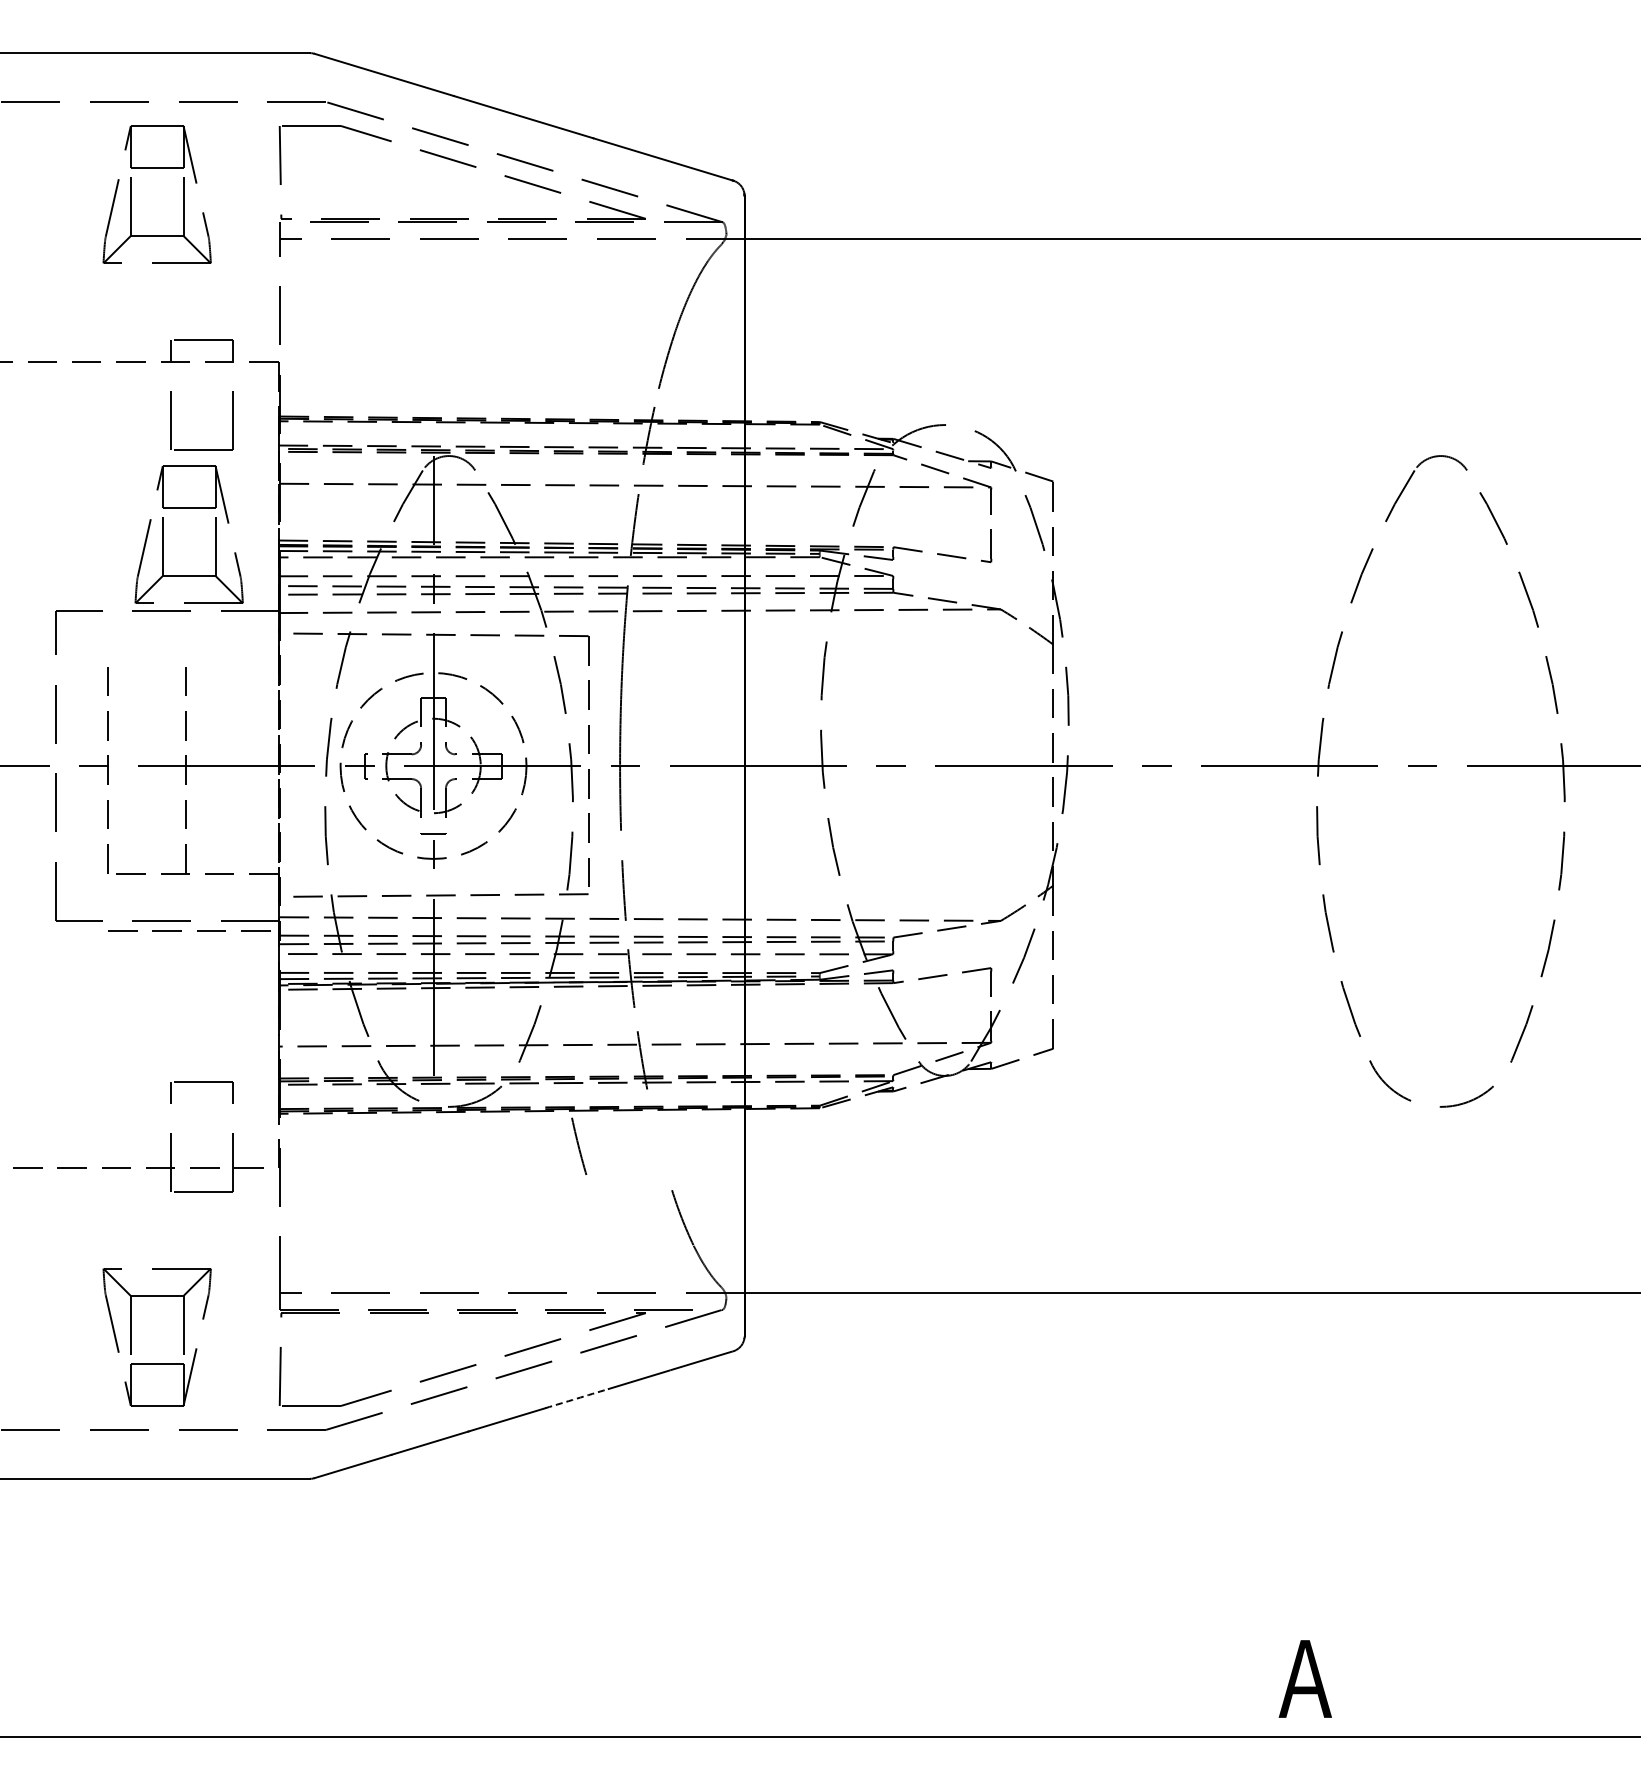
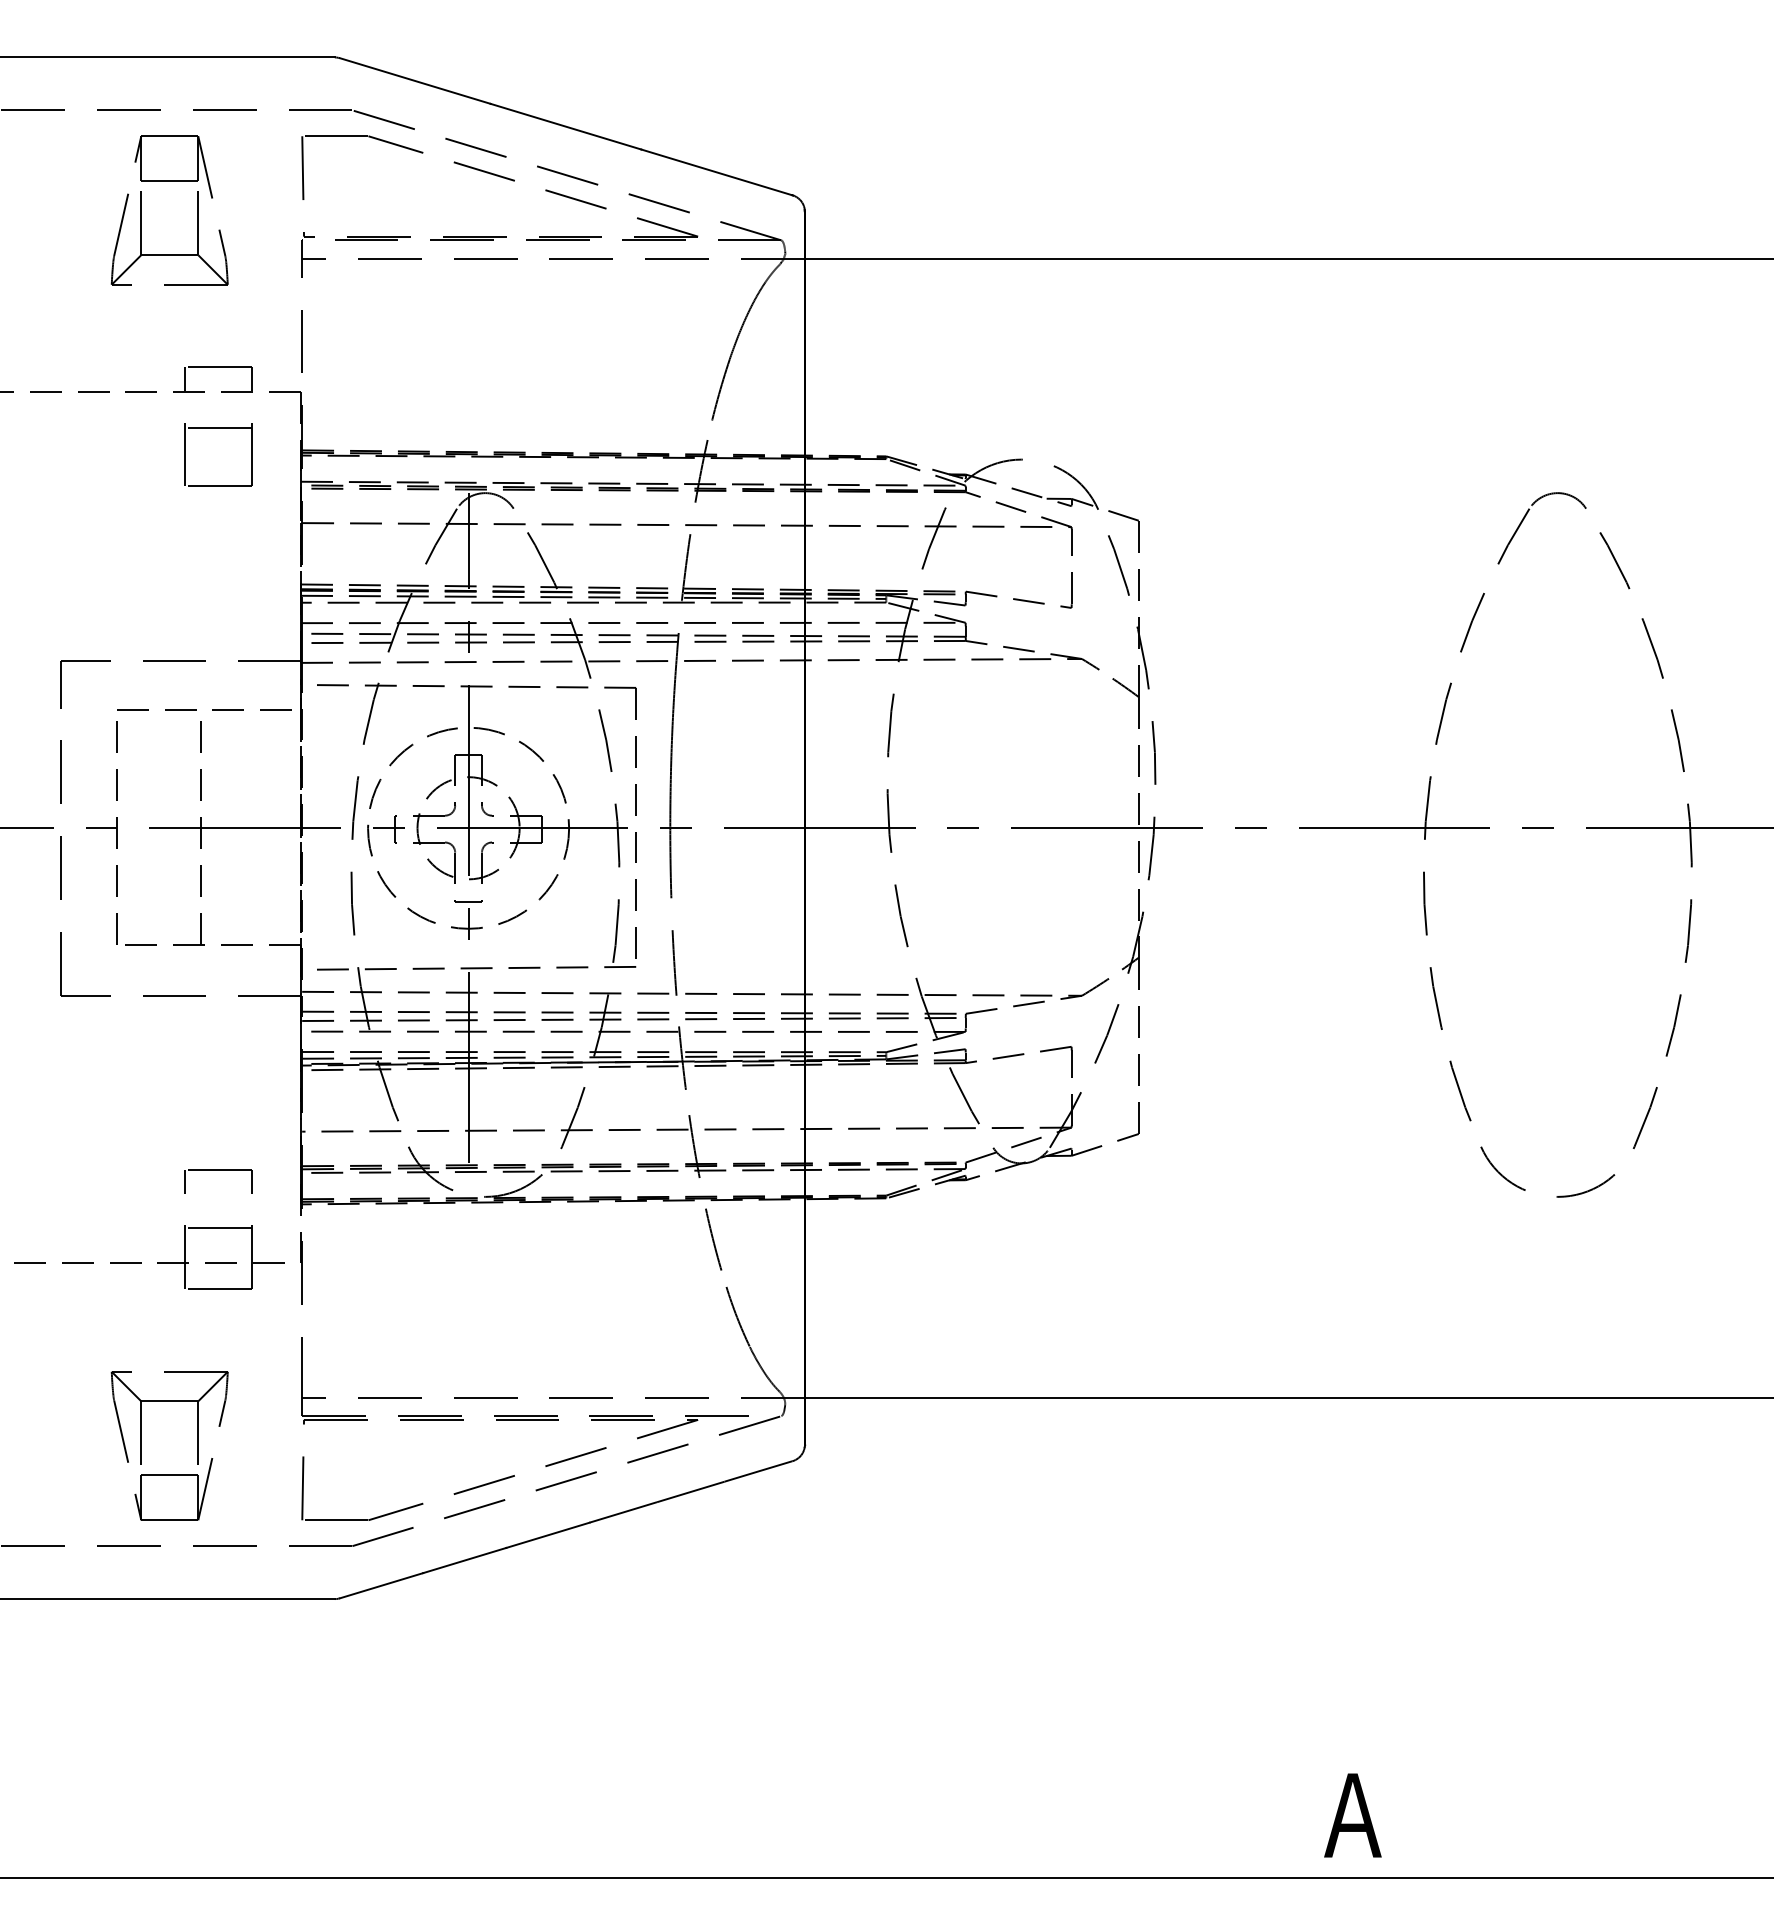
line: (202, 396) -> (218, 428), added
part: (163, 534) -> (176, 577), removed
line: (181, 930) -> (196, 709), moved
line: (202, 1135) -> (218, 1227), added
line: (579, 1145) -> (713, 1238), moved
arc: (576, 1398) -> (623, 1512), dashed -> solid
text: (1304, 1678) -> (1351, 1814), moved

